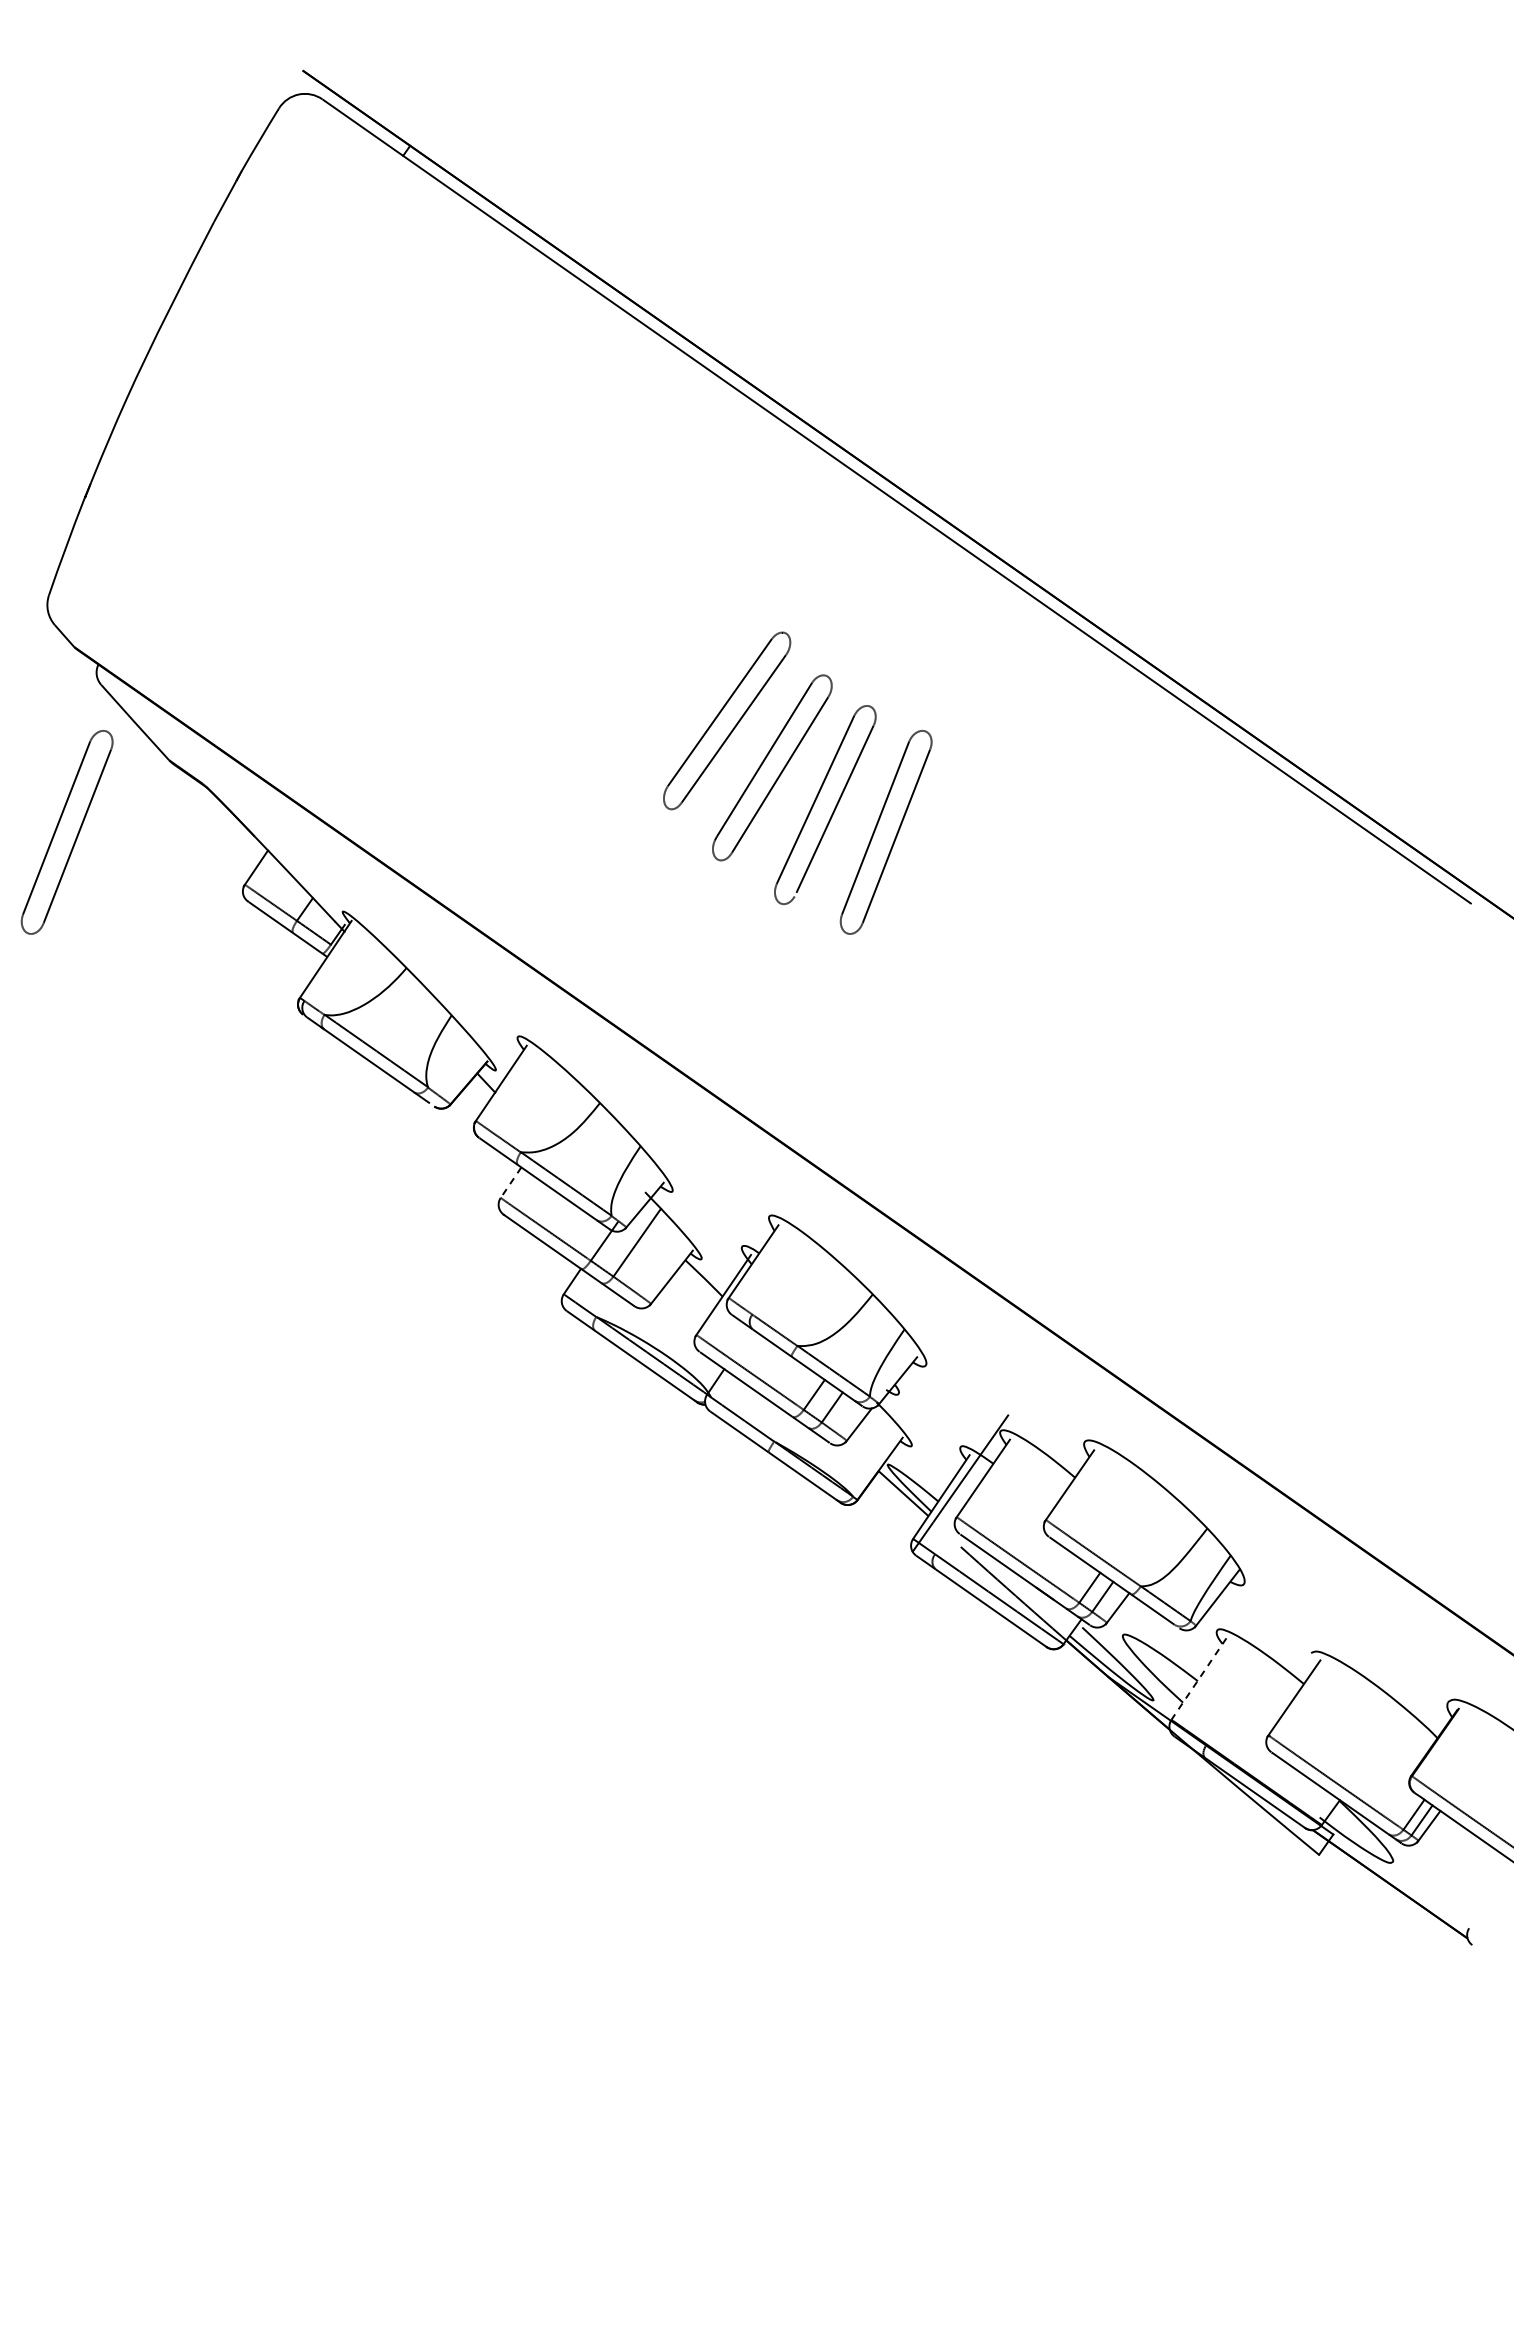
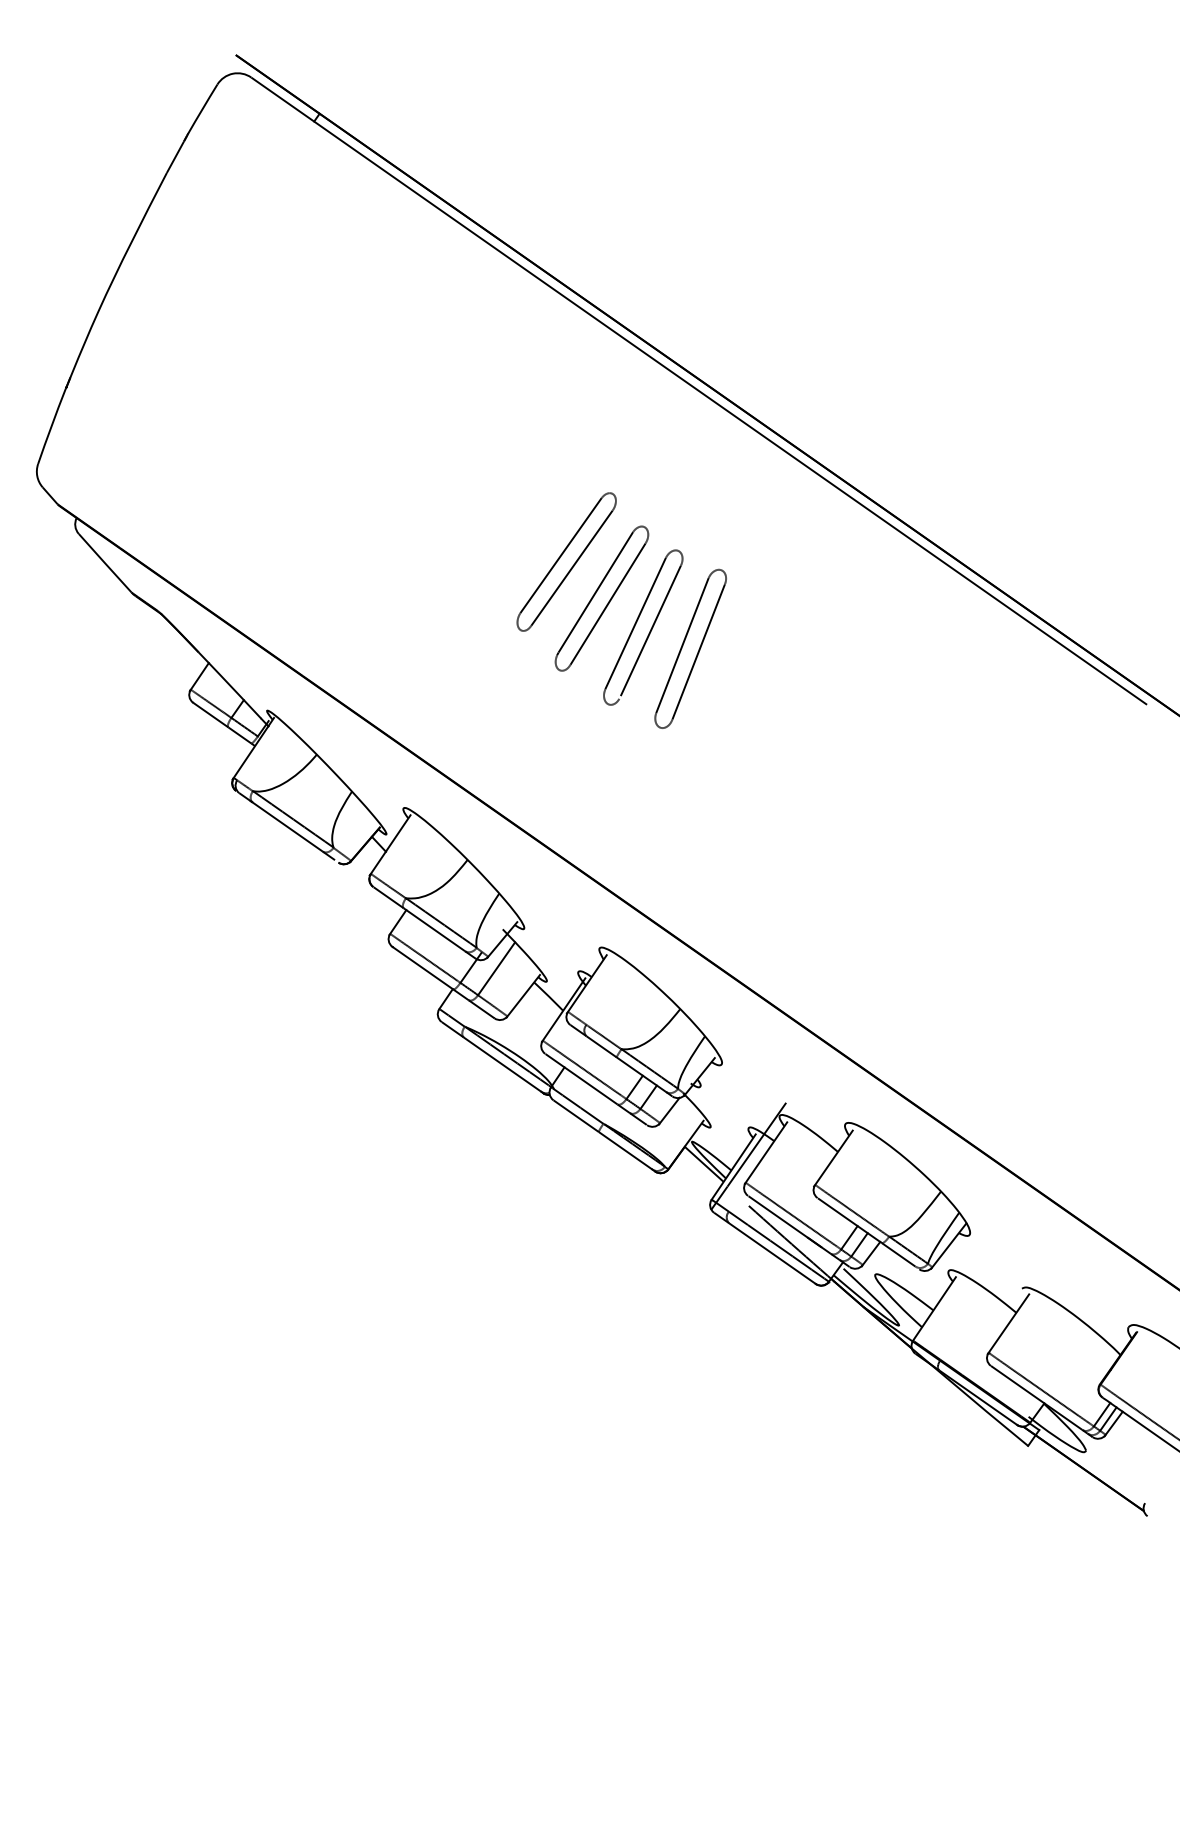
part: (66, 832) -> (51, 649), removed
line: (510, 1183) -> (397, 922), dashed -> solid
line: (1198, 1679) -> (934, 1309), dashed -> solid

